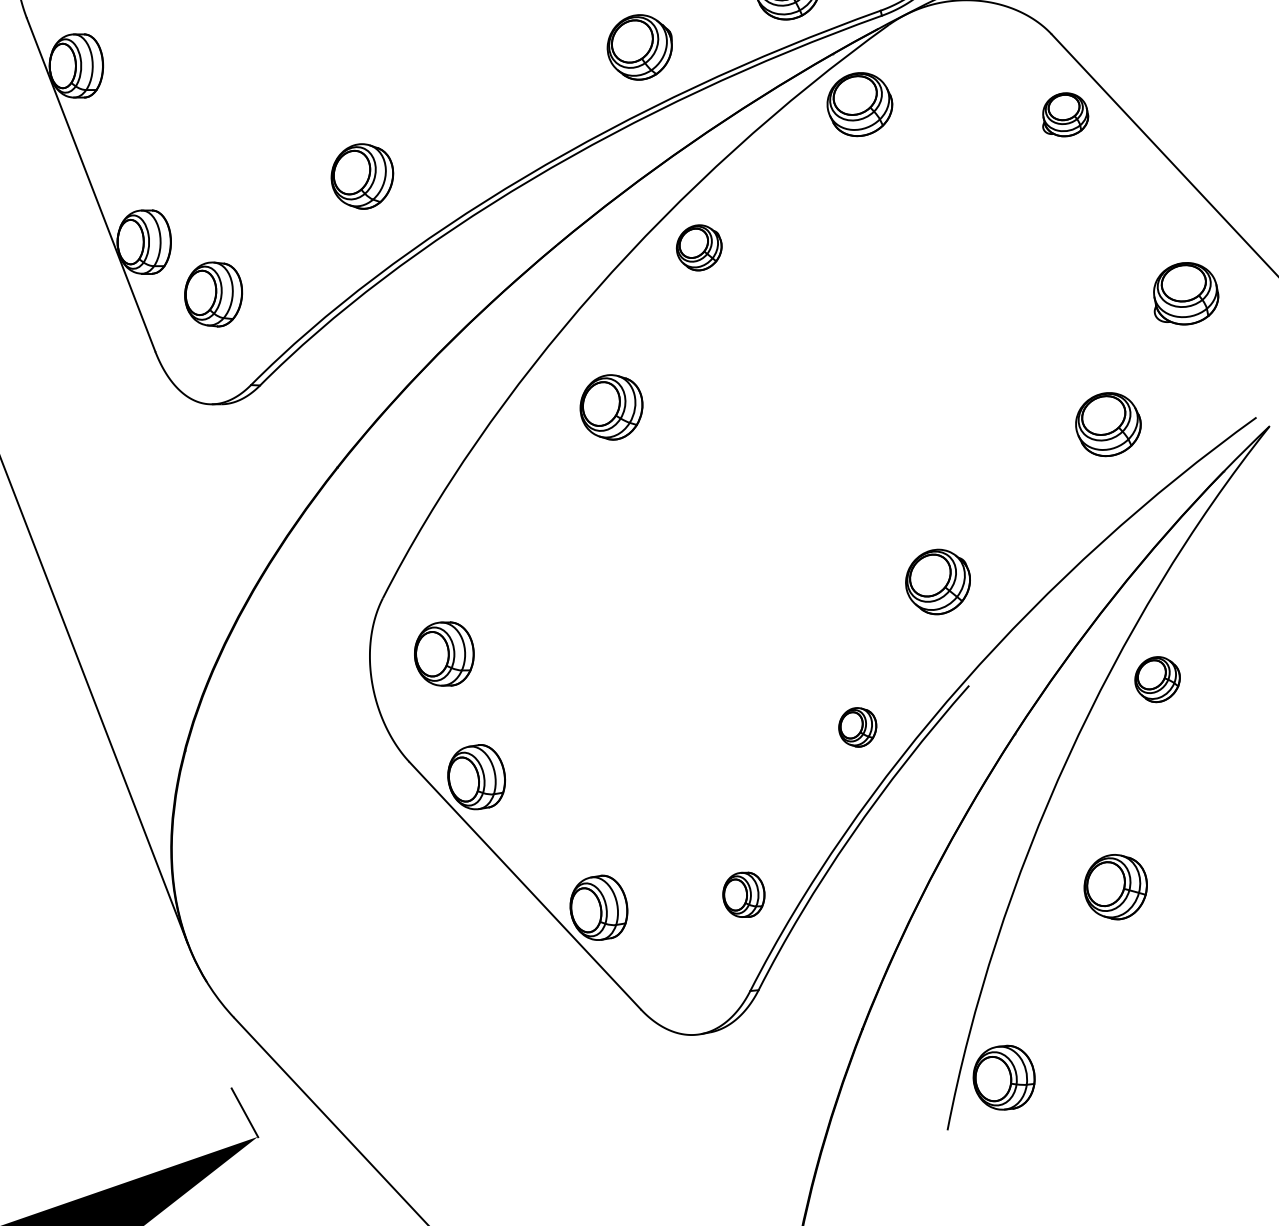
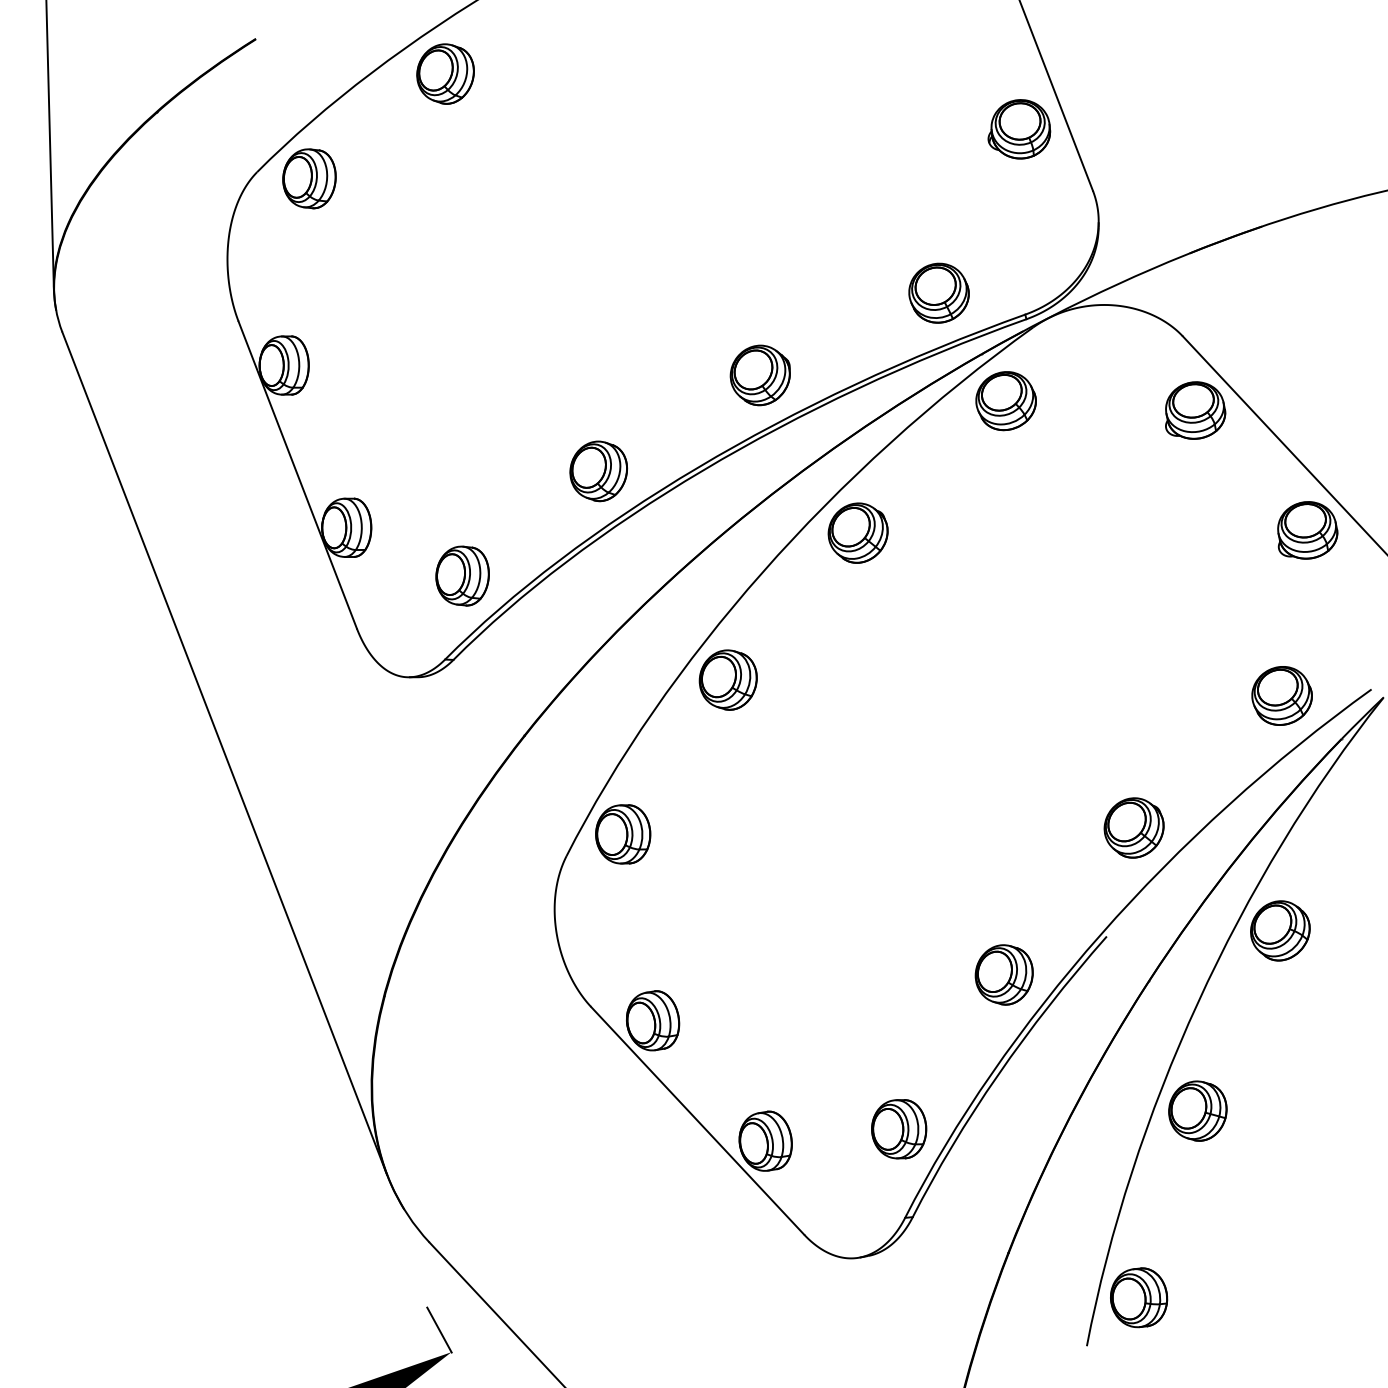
part: (638, 47) -> (759, 375), moved
part: (1065, 114) -> (1195, 410), size x1.43
part: (362, 176) -> (598, 471), moved
part: (698, 247) -> (857, 532), size x1.43
part: (213, 293) -> (462, 575), moved
part: (1185, 293) -> (1307, 530), moved
part: (610, 406) -> (727, 679), moved
part: (1107, 424) -> (1281, 695), moved
part: (937, 581) -> (1133, 827), moved
part: (444, 654) -> (623, 834), moved
part: (1157, 679) -> (1280, 930), size x1.43
part: (857, 726) -> (1003, 974), size x1.67
part: (1115, 886) -> (1197, 1110), moved
part: (744, 895) -> (899, 1129), size x1.43

